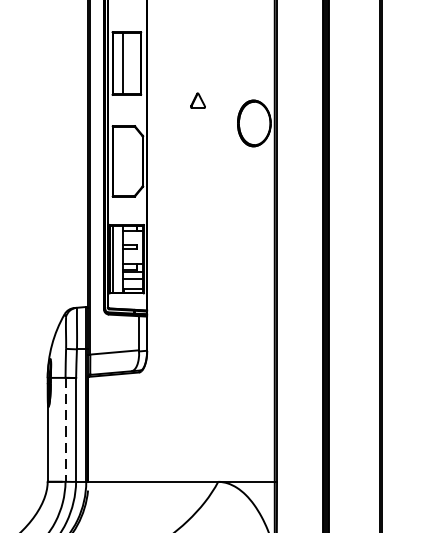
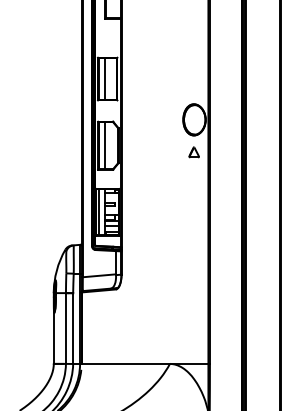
part: (197, 100) -> (193, 152), moved
line: (122, 161) -> (104, 145), added
line: (64, 431) -> (65, 329), dashed -> solid

